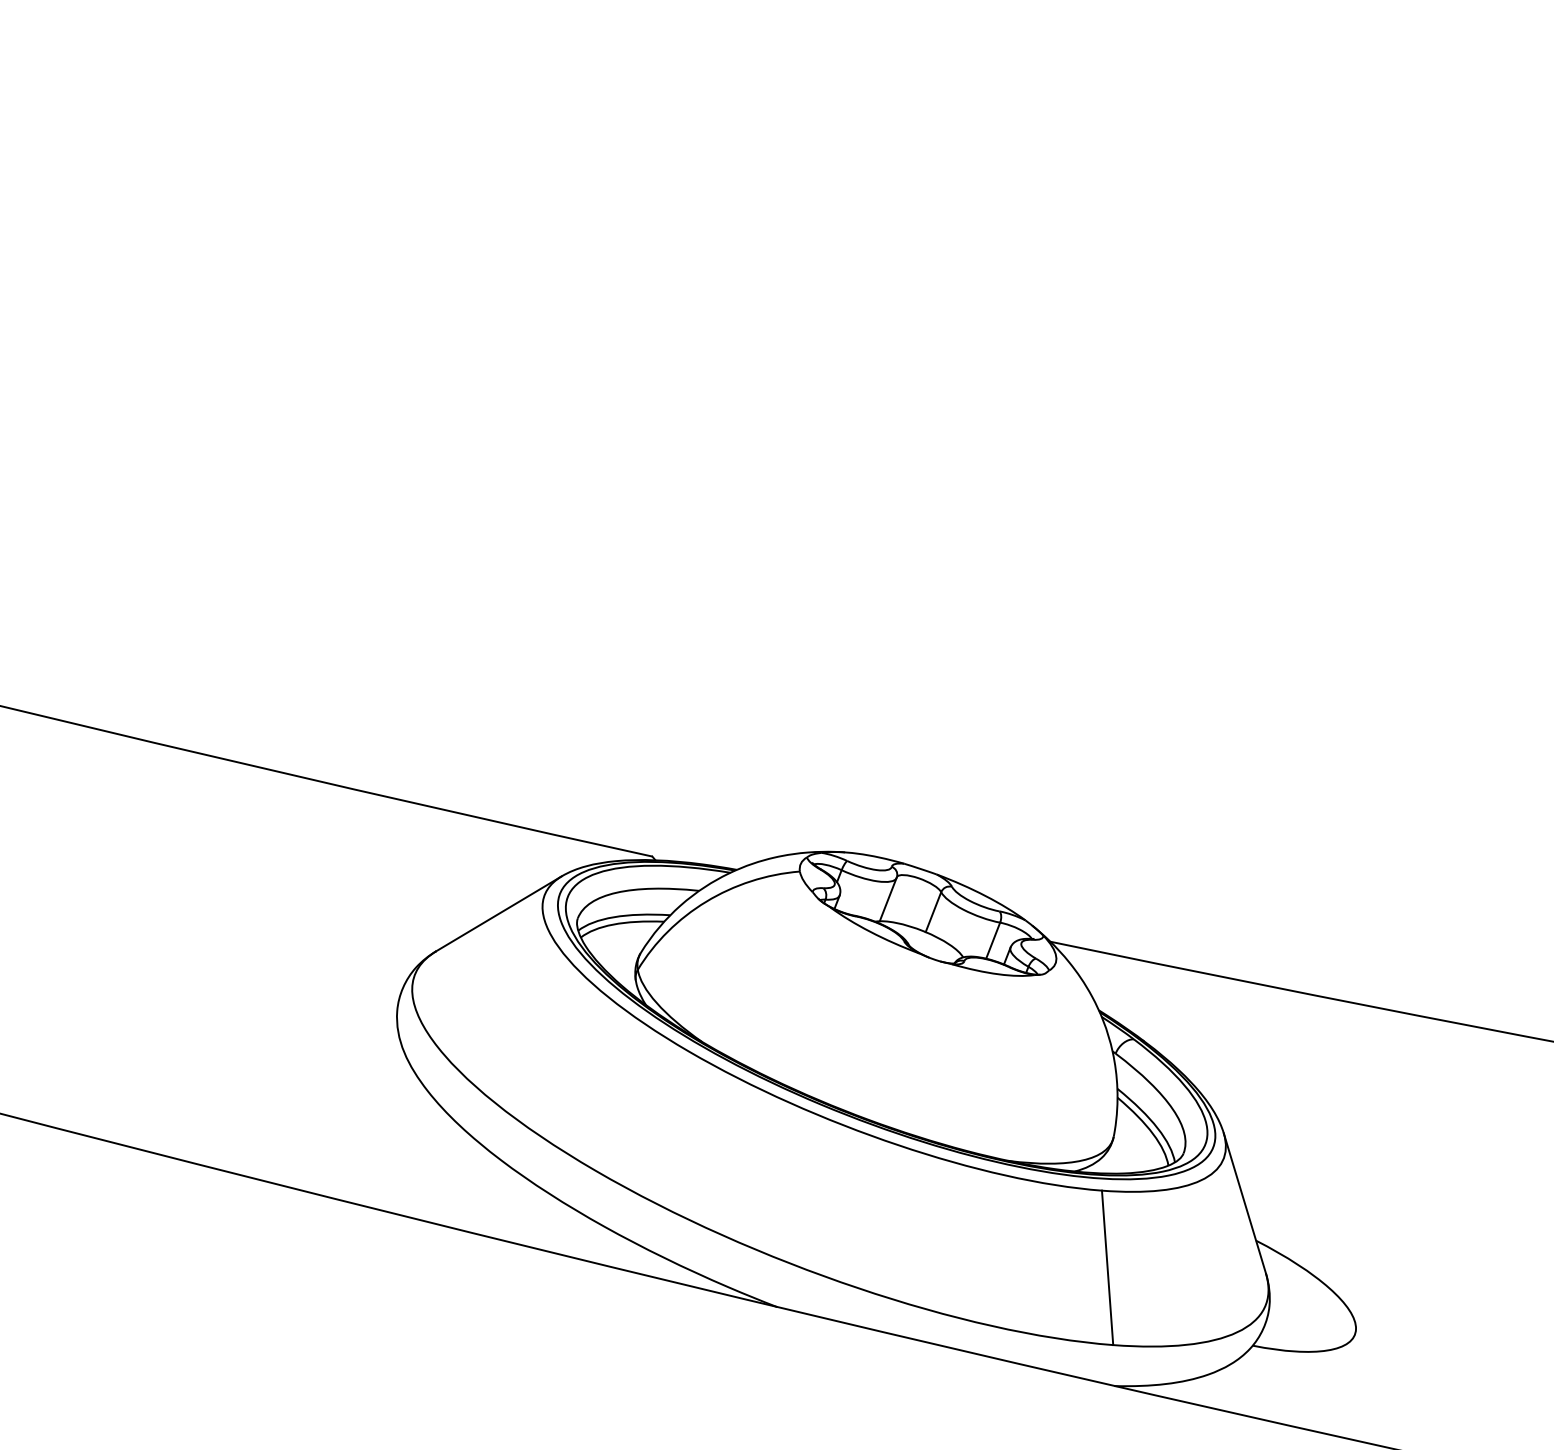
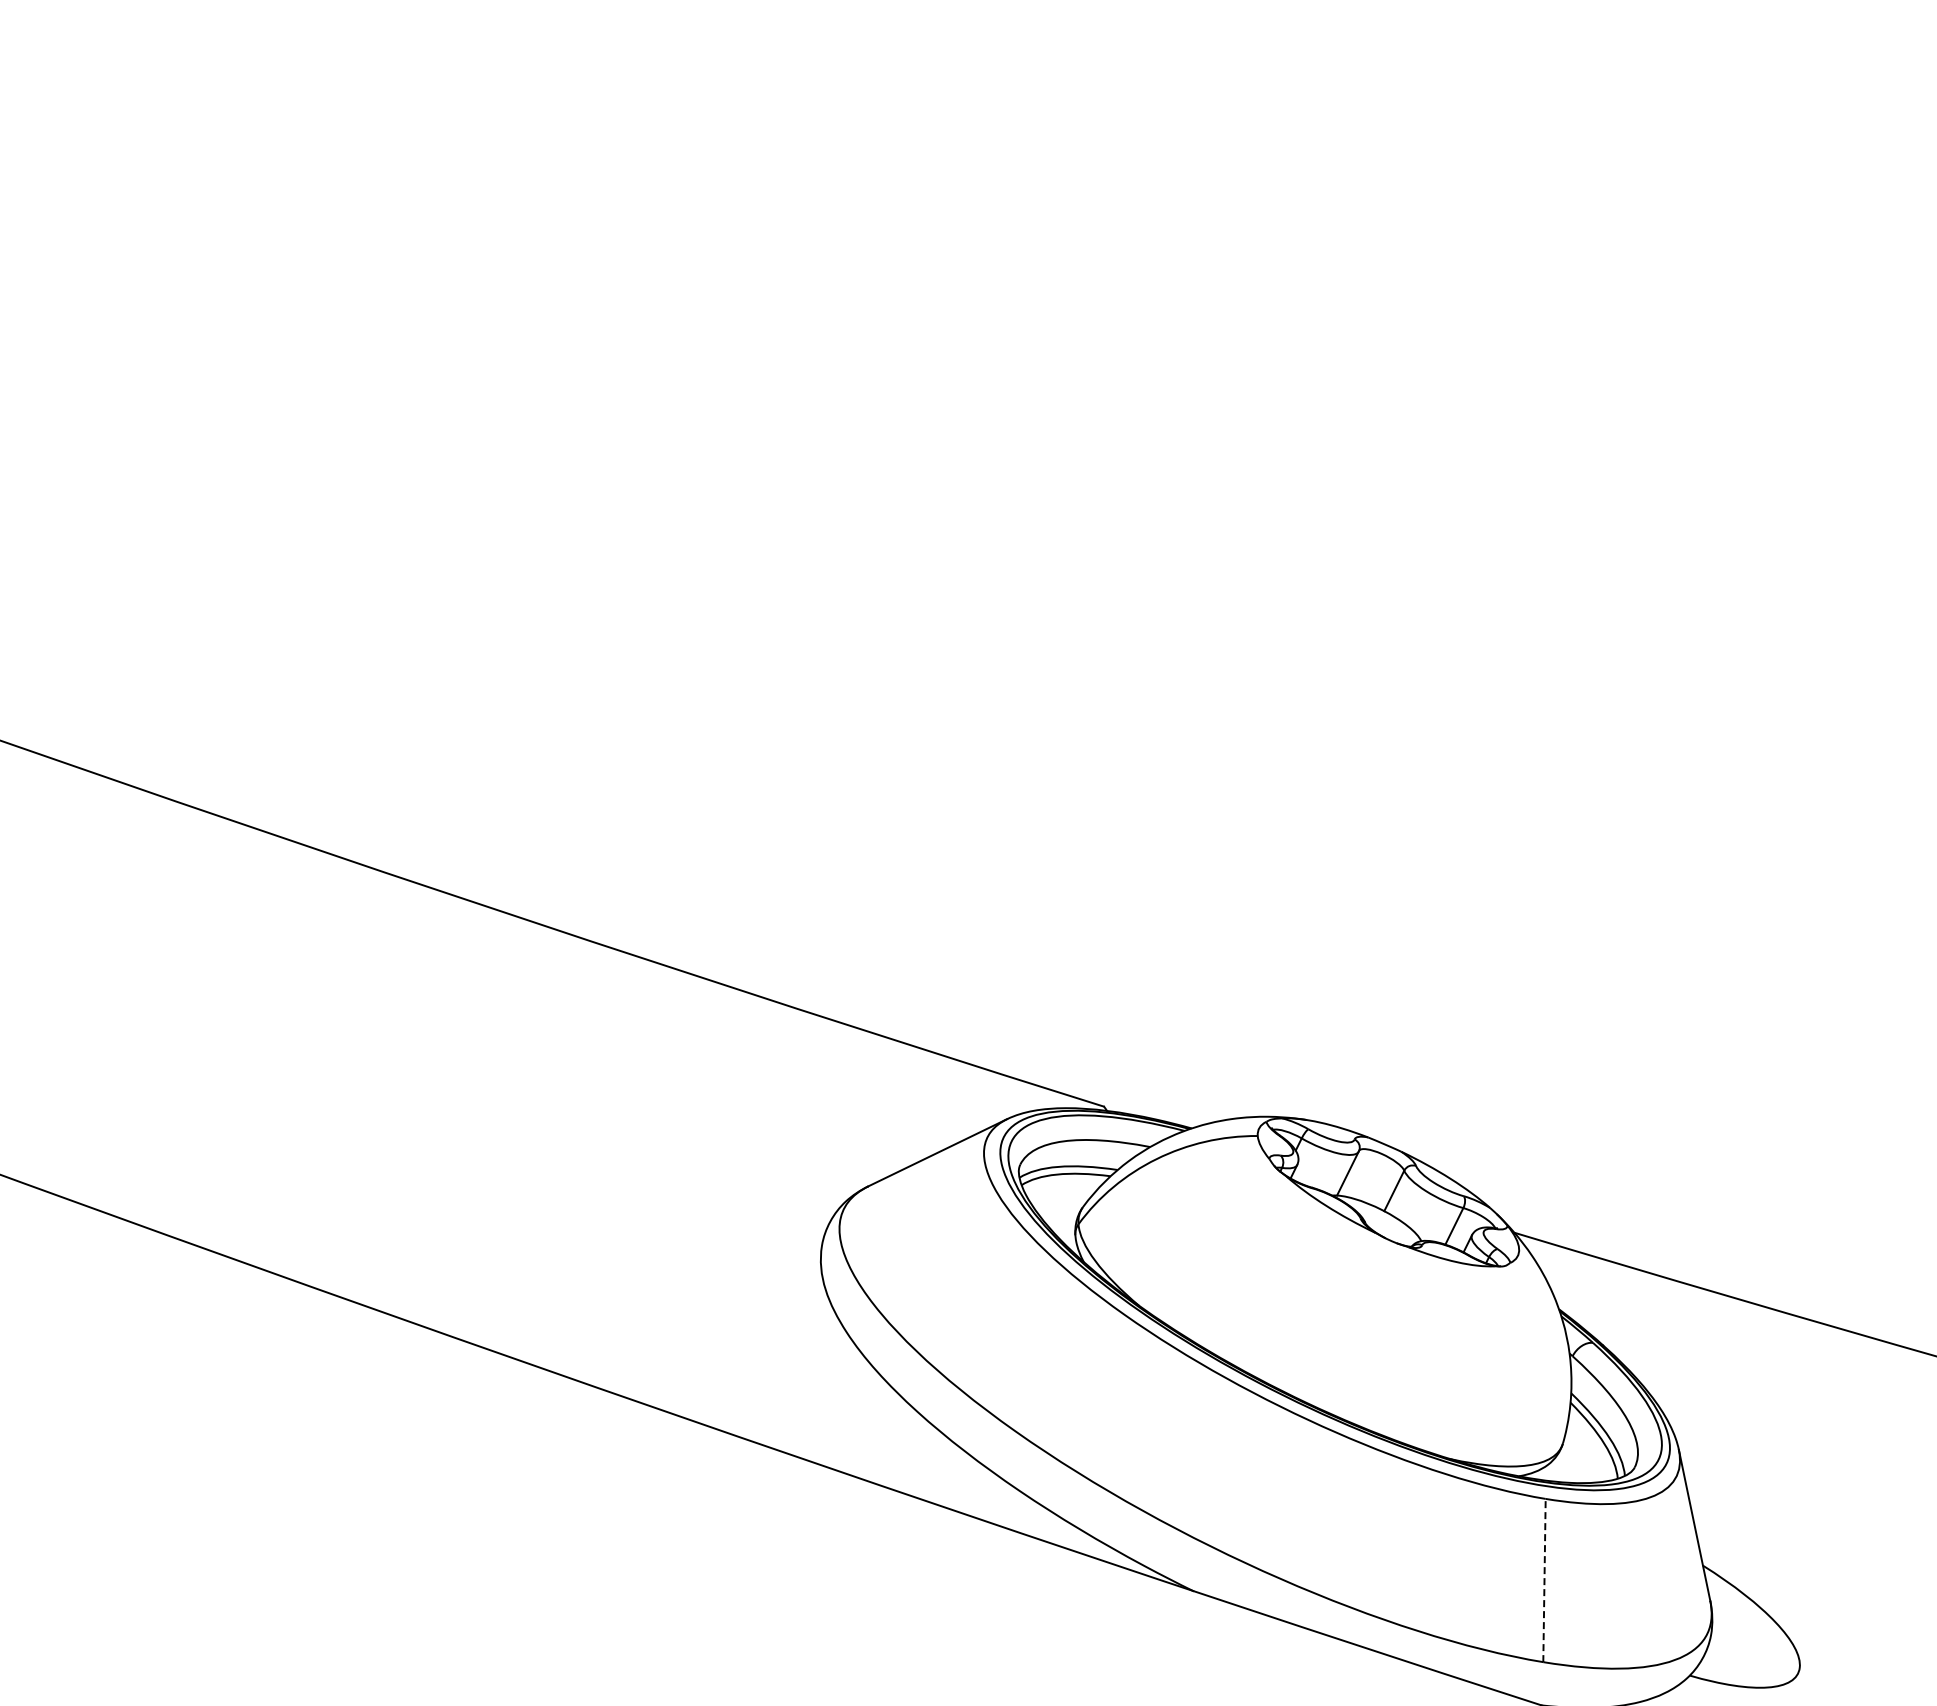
line: (1107, 1267) -> (1544, 1580), solid -> dashed

